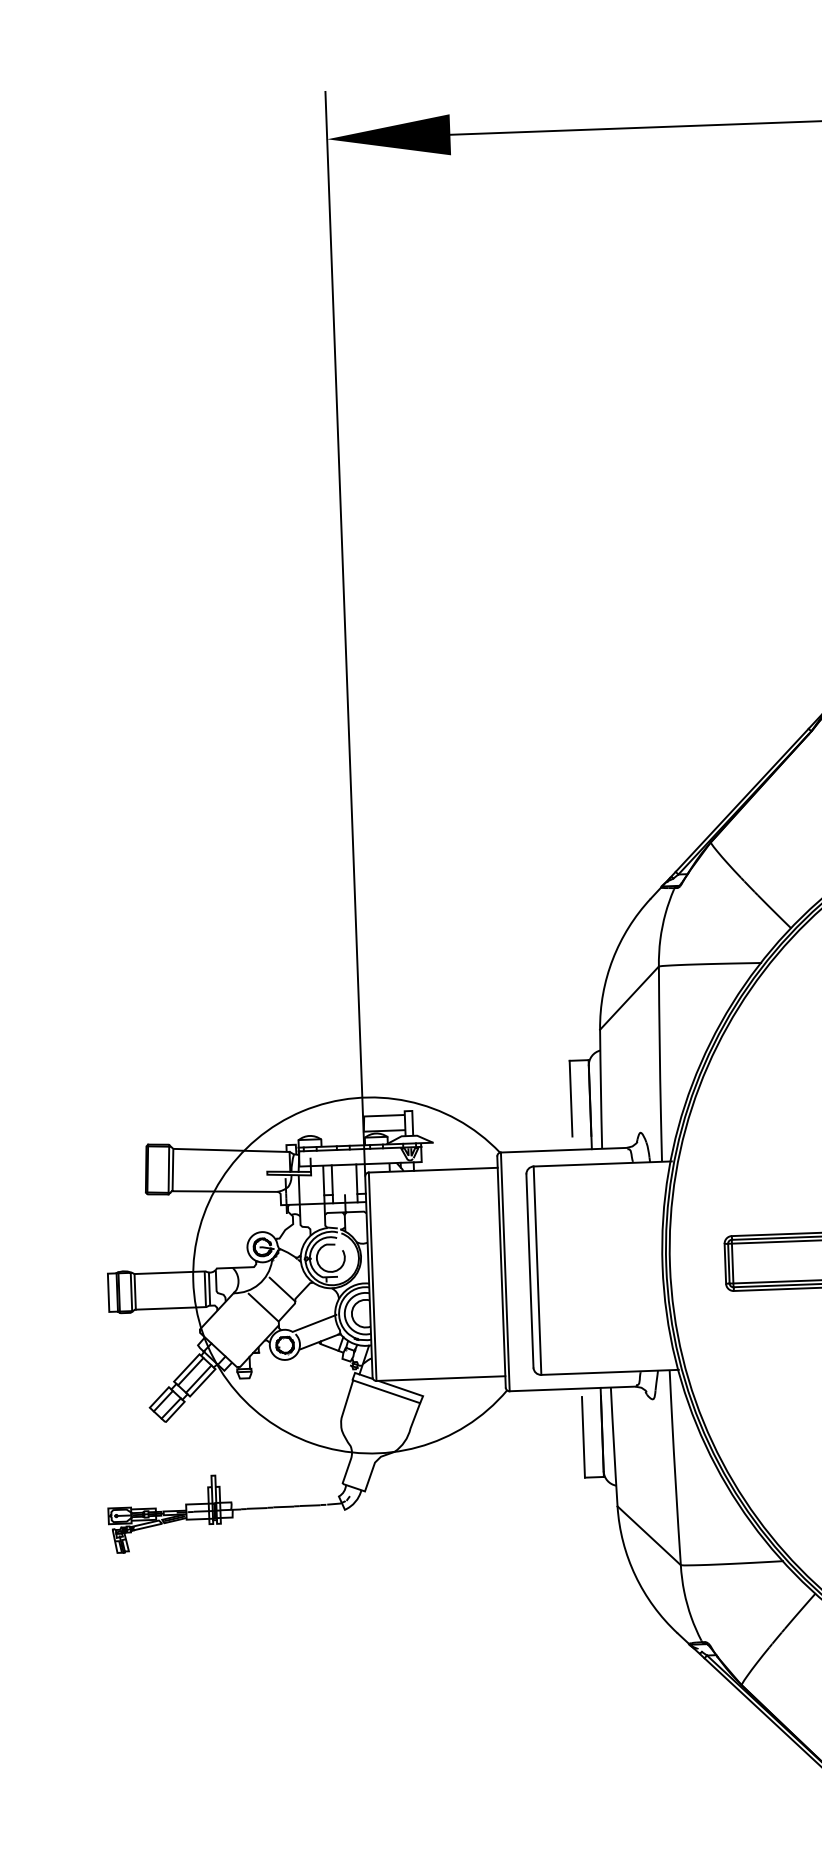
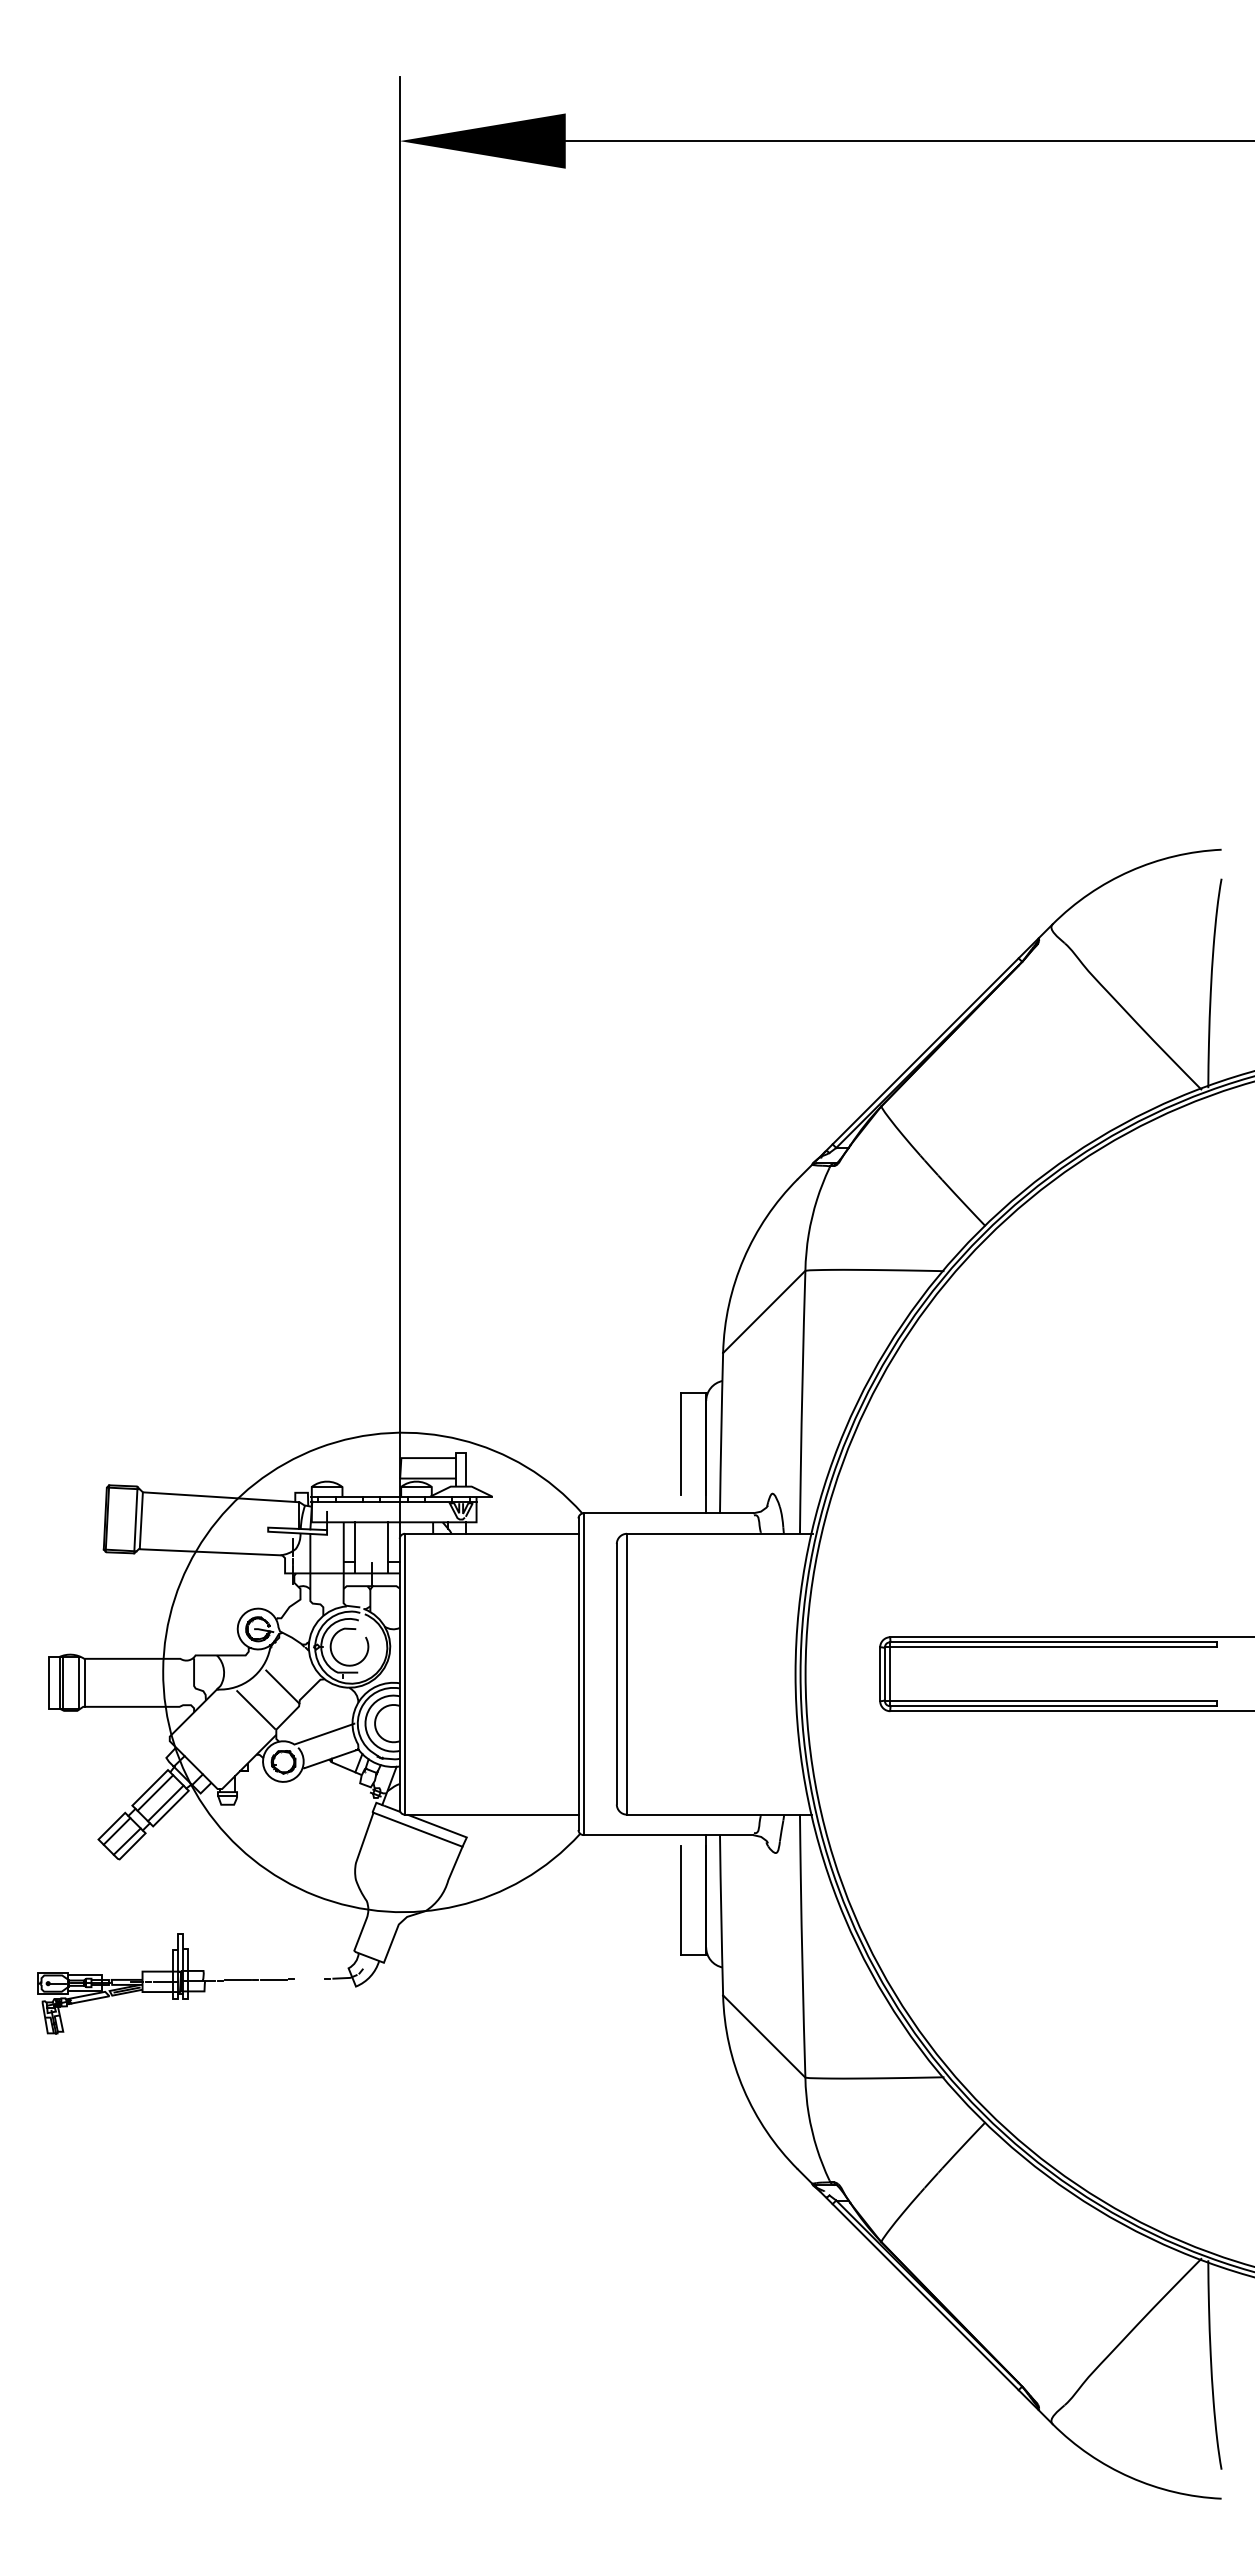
line: (205, 1289) -> (179, 1682), removed
line: (209, 1289) -> (184, 1683), removed
line: (310, 1505) -> (309, 1979), removed

